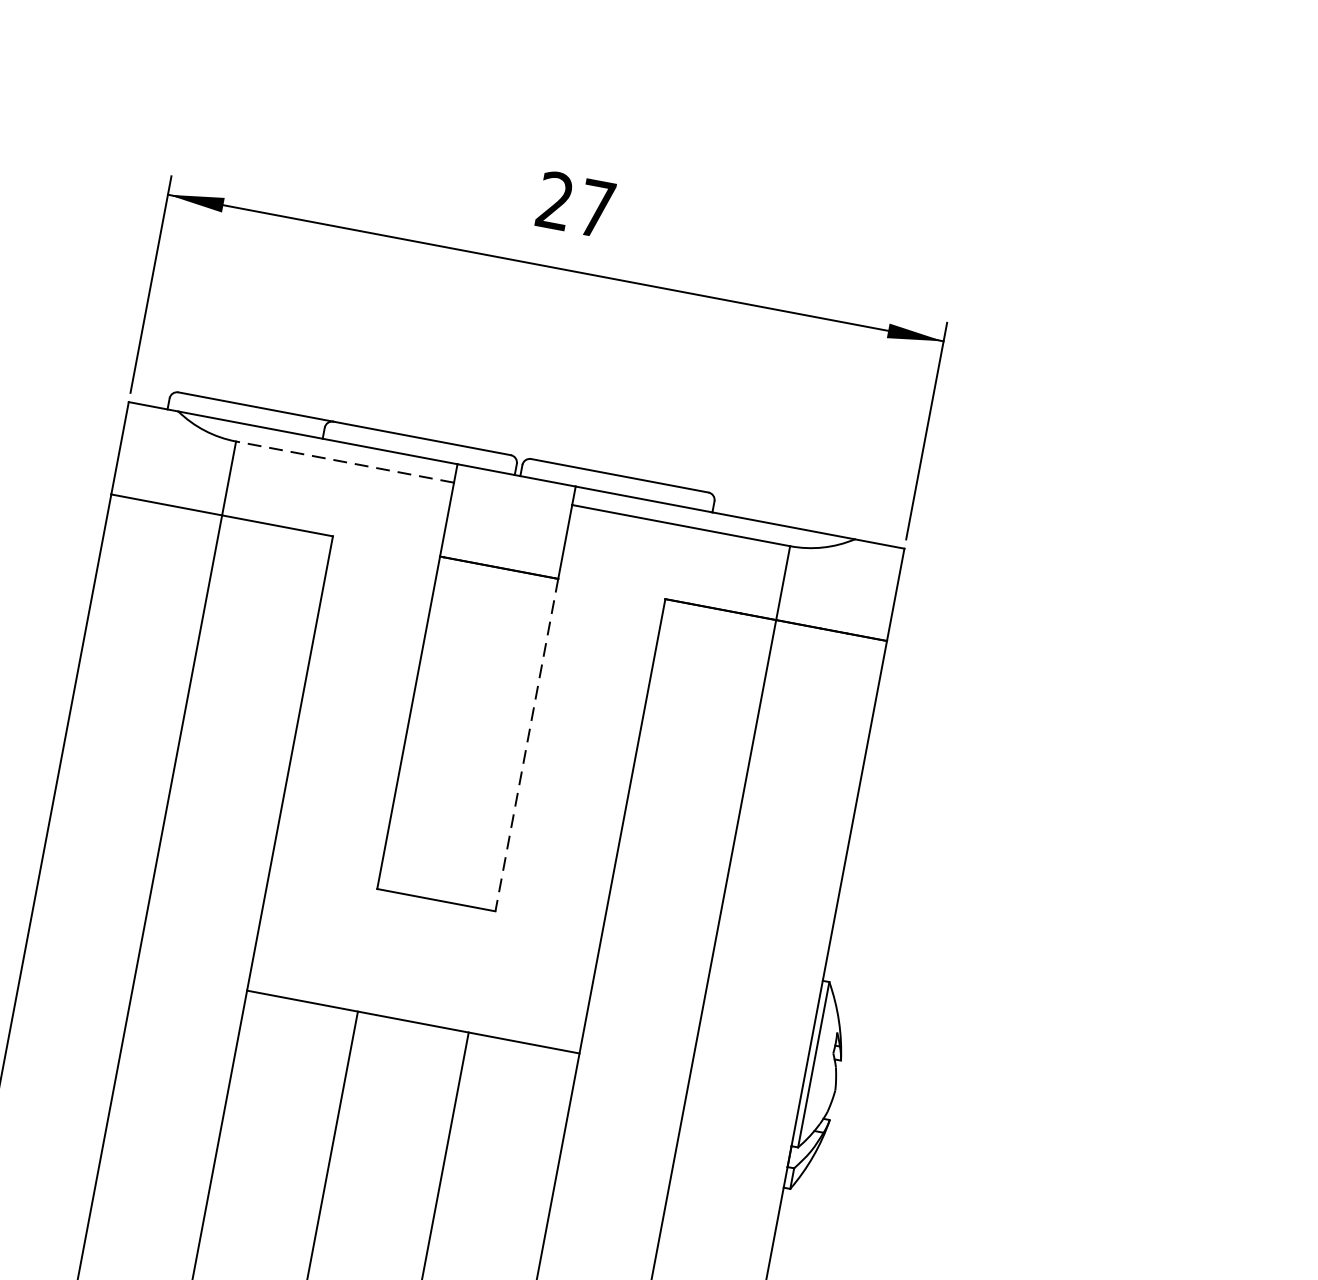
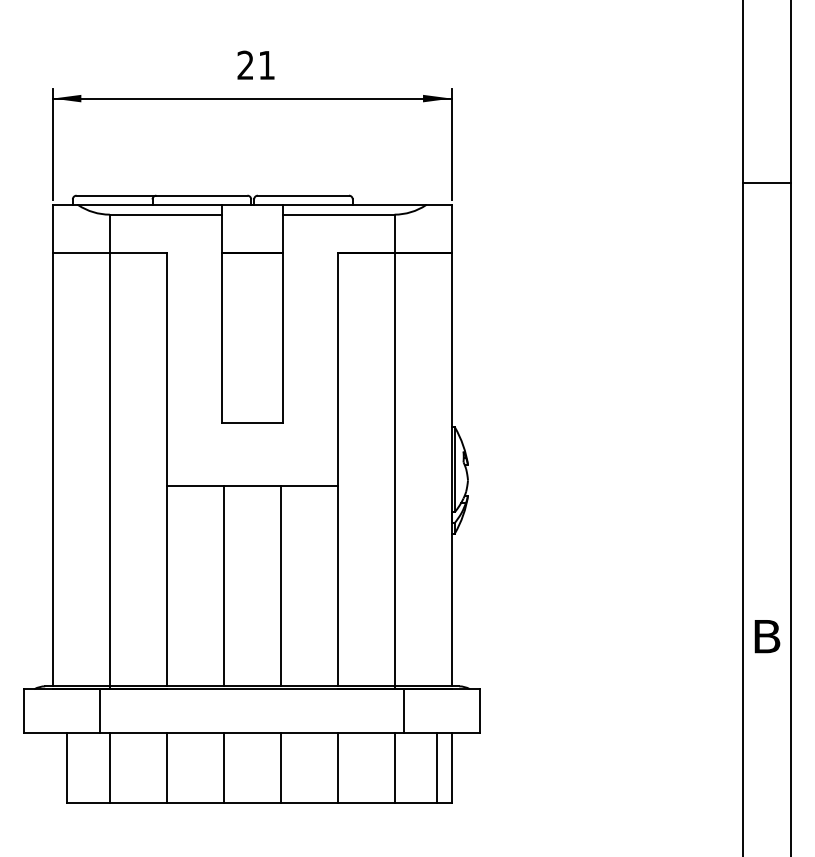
text: (595, 208) -> (266, 65), 27 -> 21
line: (344, 461) -> (165, 214), dashed -> solid
line: (526, 745) -> (282, 338), dashed -> solid

